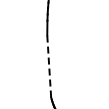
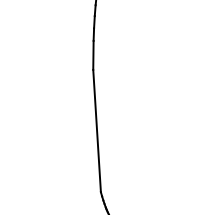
line: (49, 65) -> (97, 129), dashed -> solid

